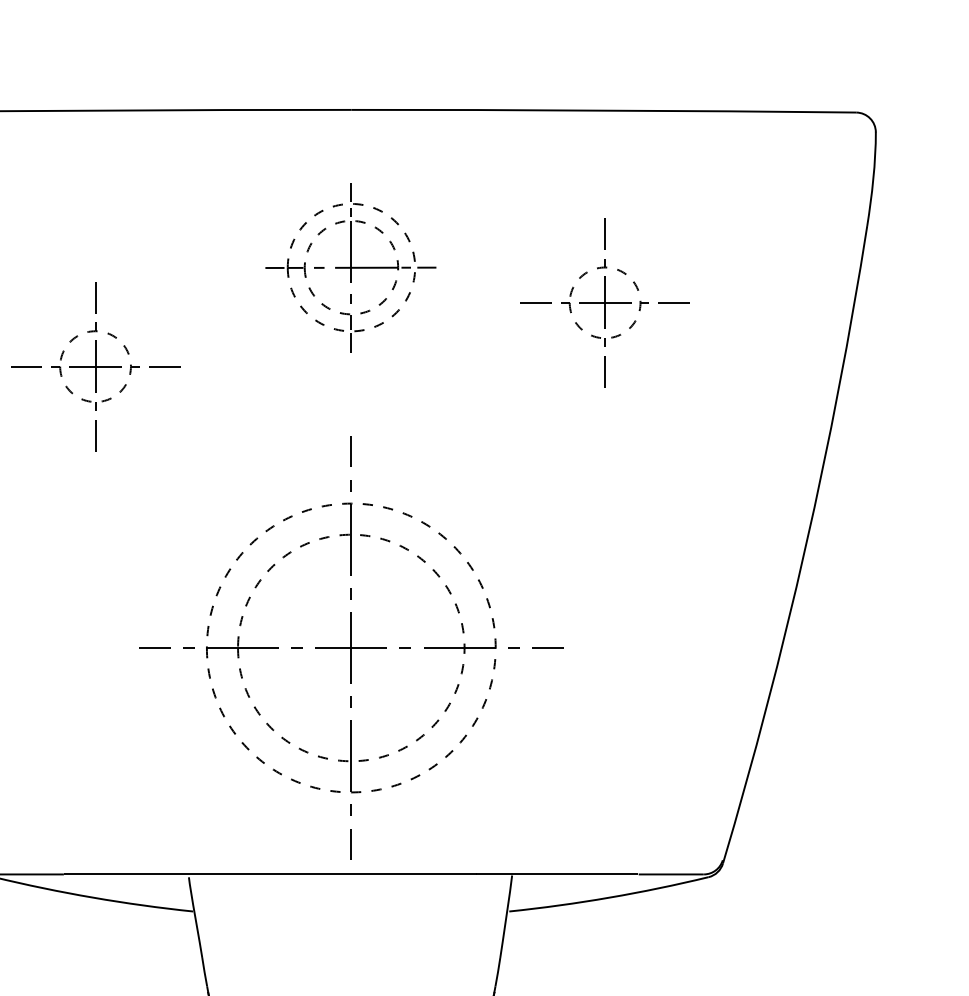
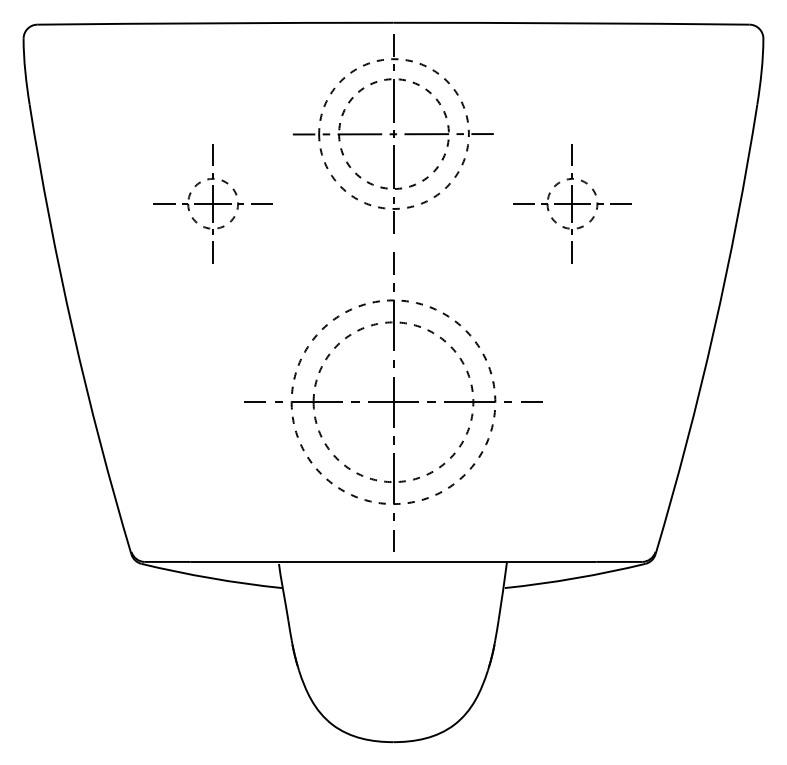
part: (349, 266) -> (392, 133), size x1.67
part: (605, 302) -> (572, 203), moved

